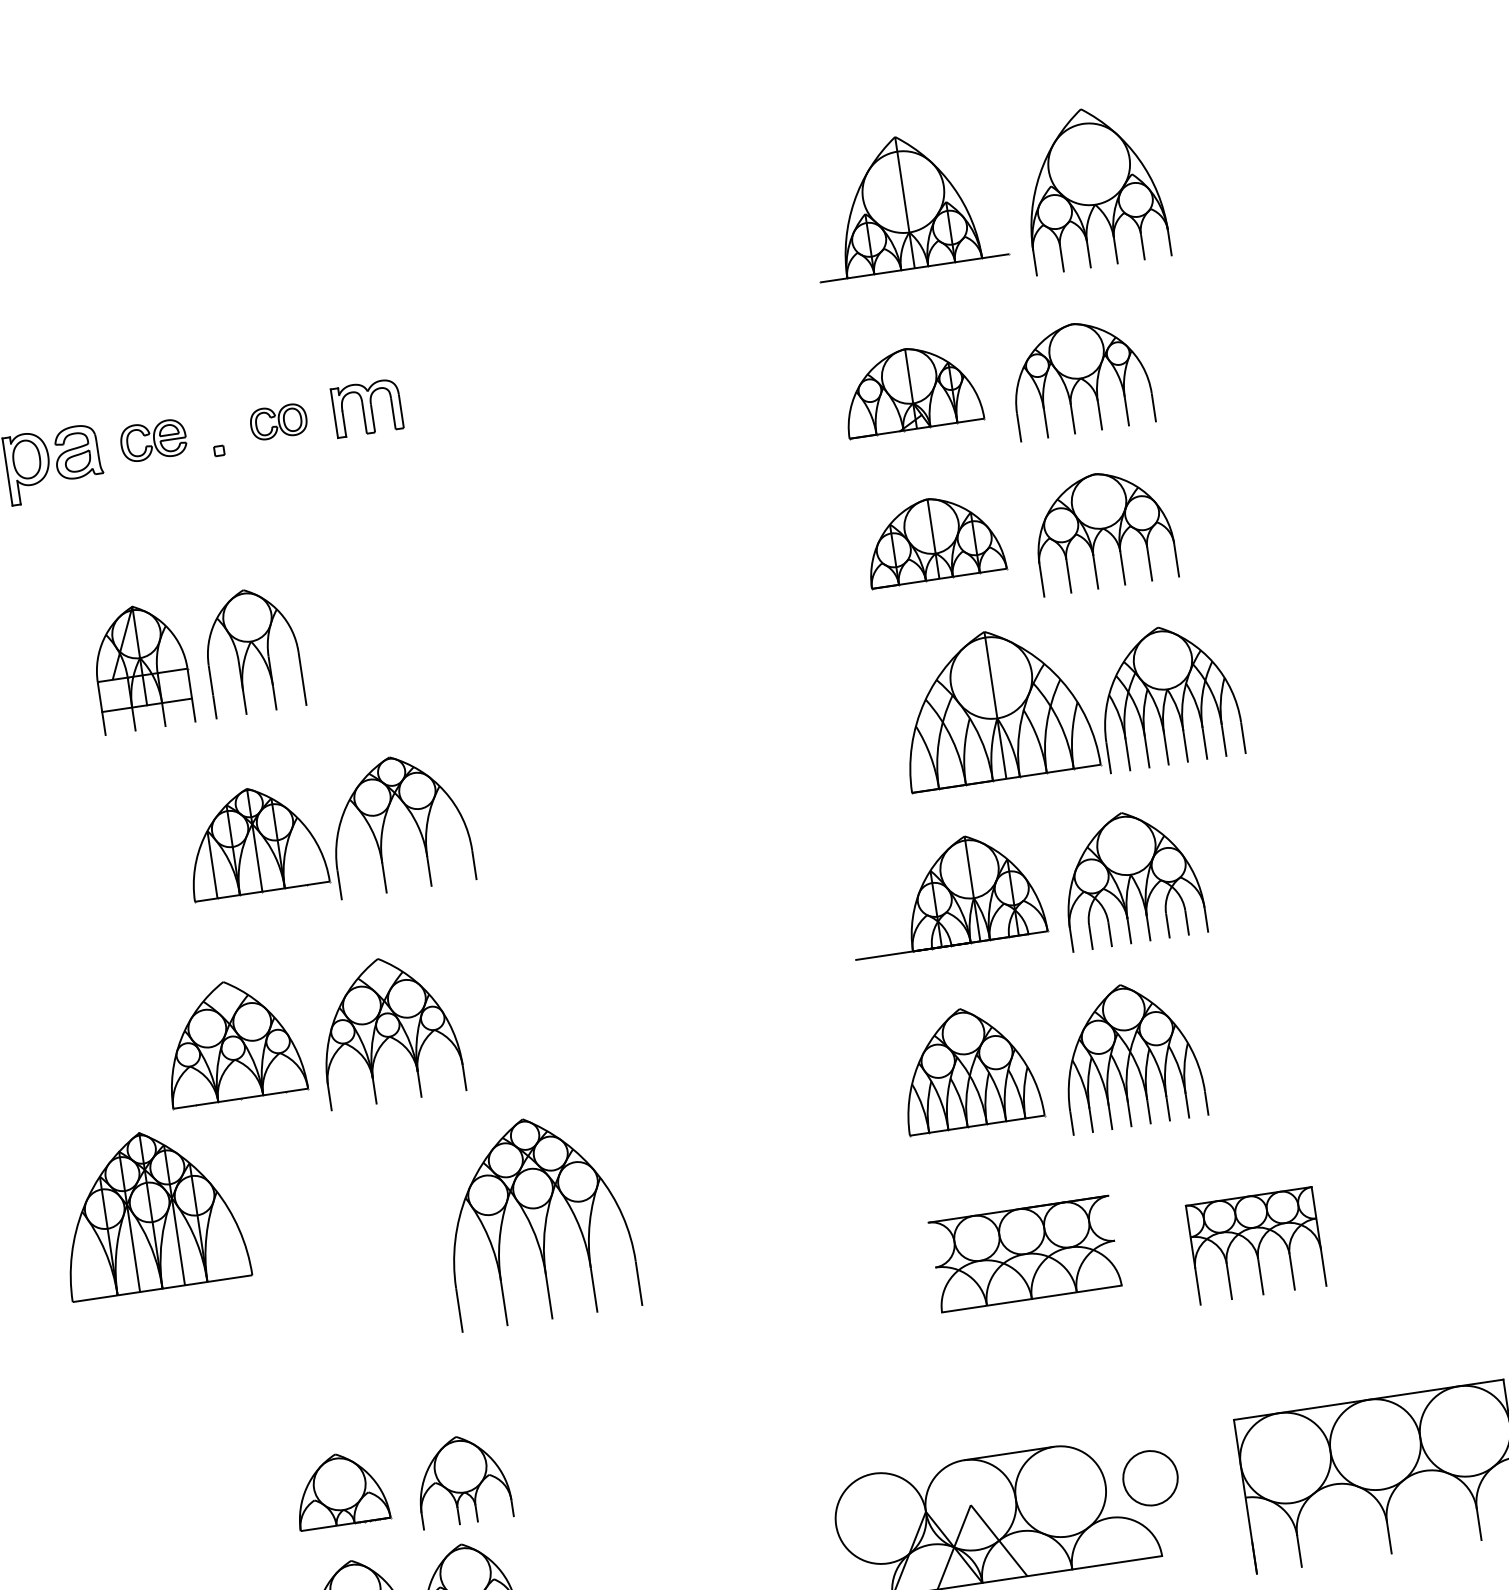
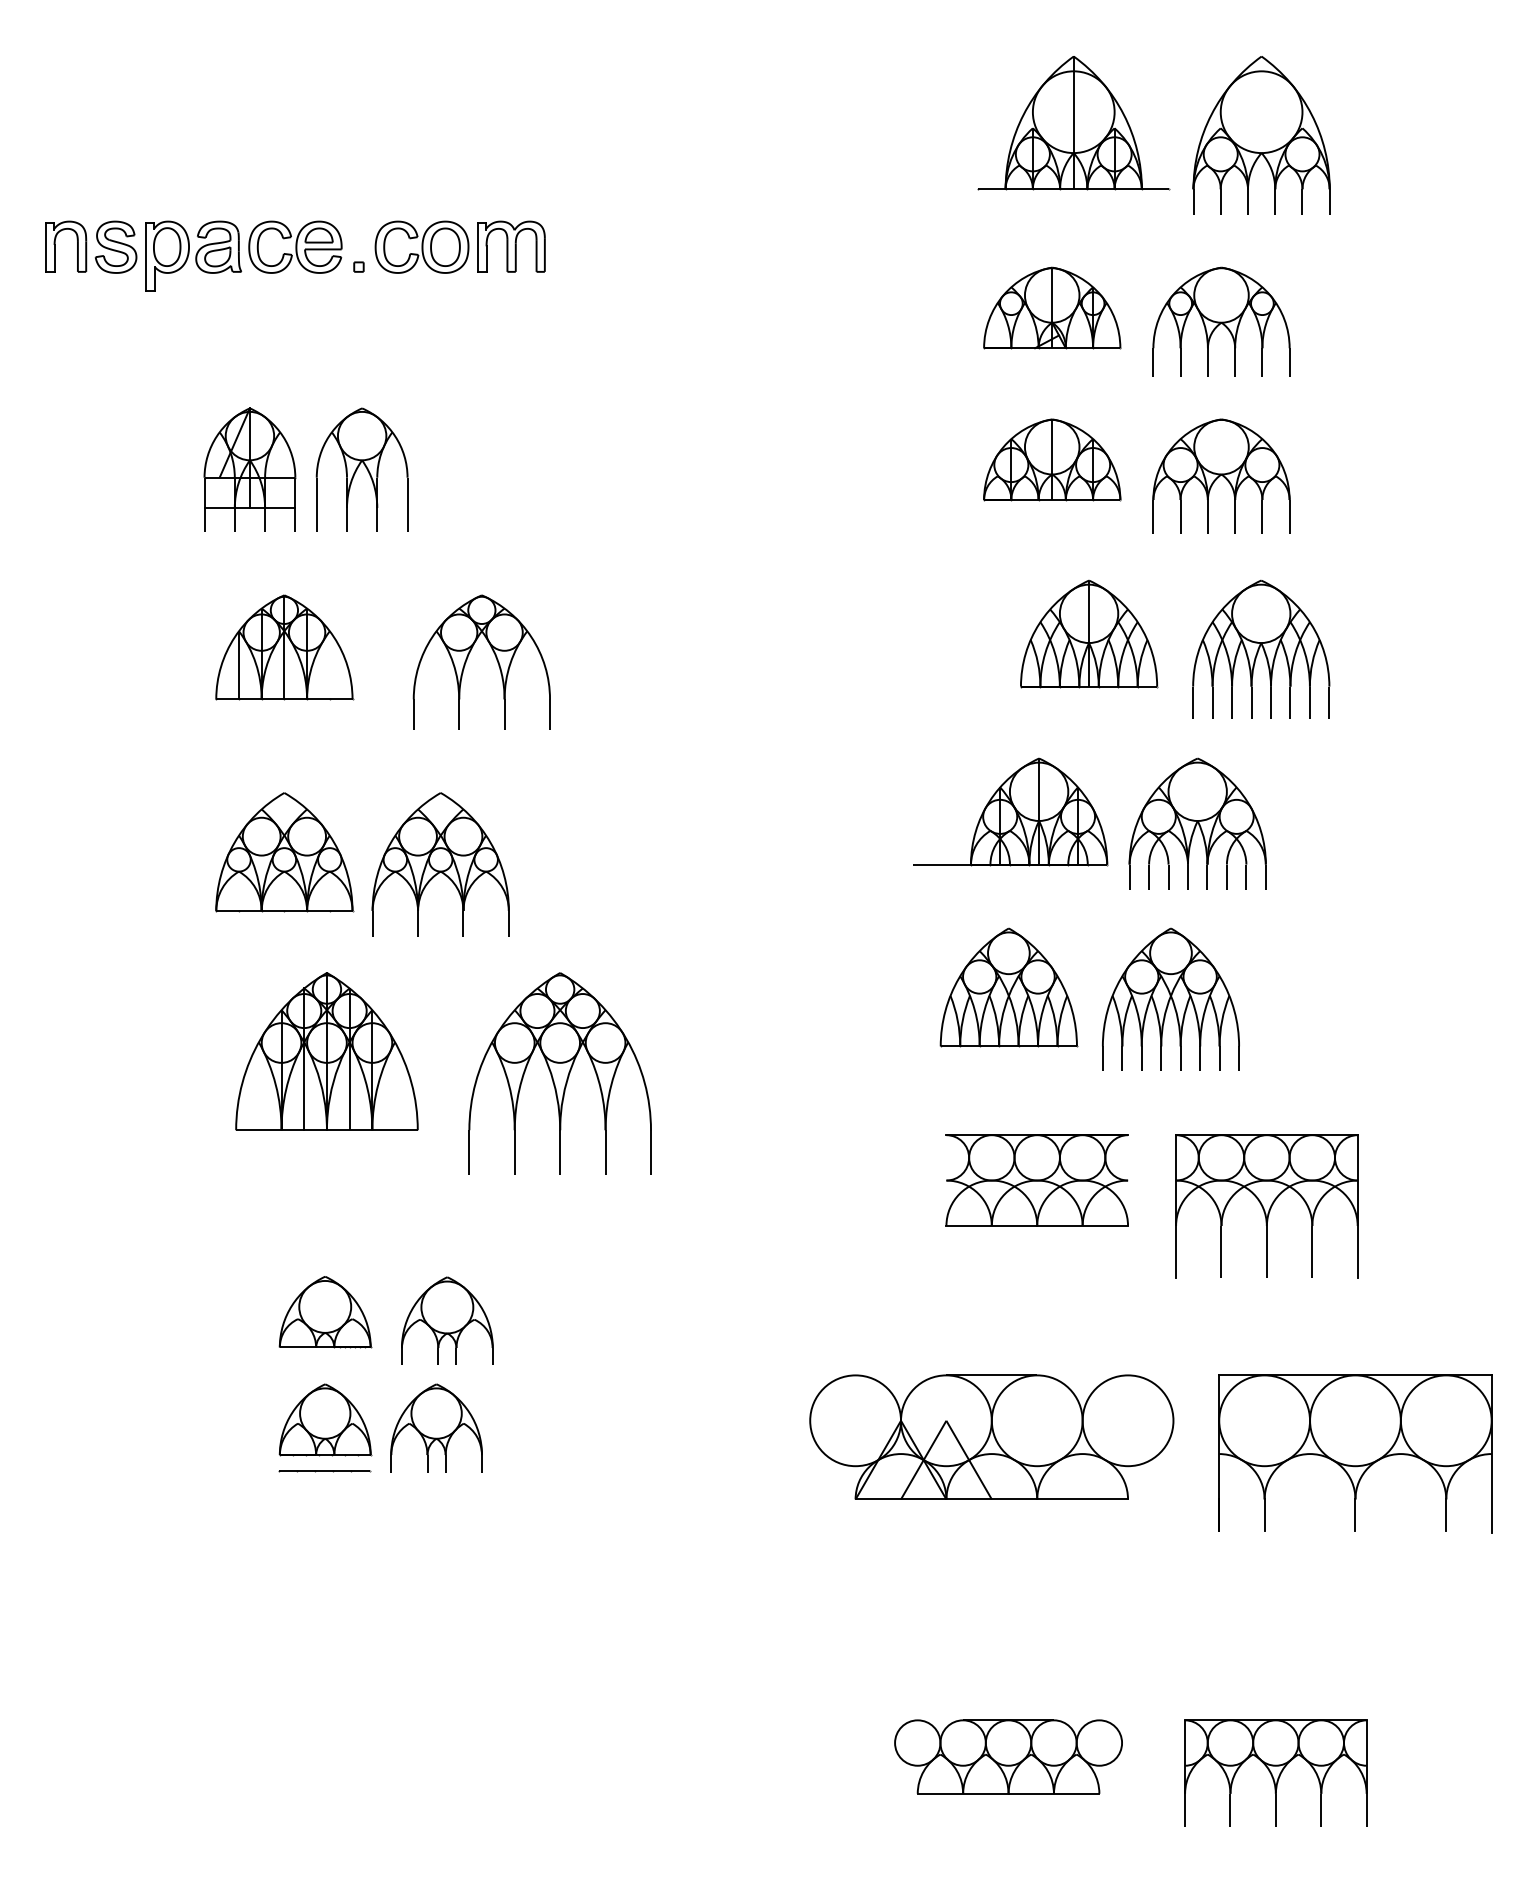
part: (278, 421) -> (421, 246), size x1.67
part: (153, 439) -> (295, 246), size x1.43
part: (996, 705) -> (1089, 633), size x0.71
part: (254, 840) -> (284, 647), moved
part: (150, 1210) -> (326, 1051), moved
part: (1255, 1245) -> (1266, 1206), size x1.43
circle: (1149, 1478) -> (1127, 1420), size x1.67

